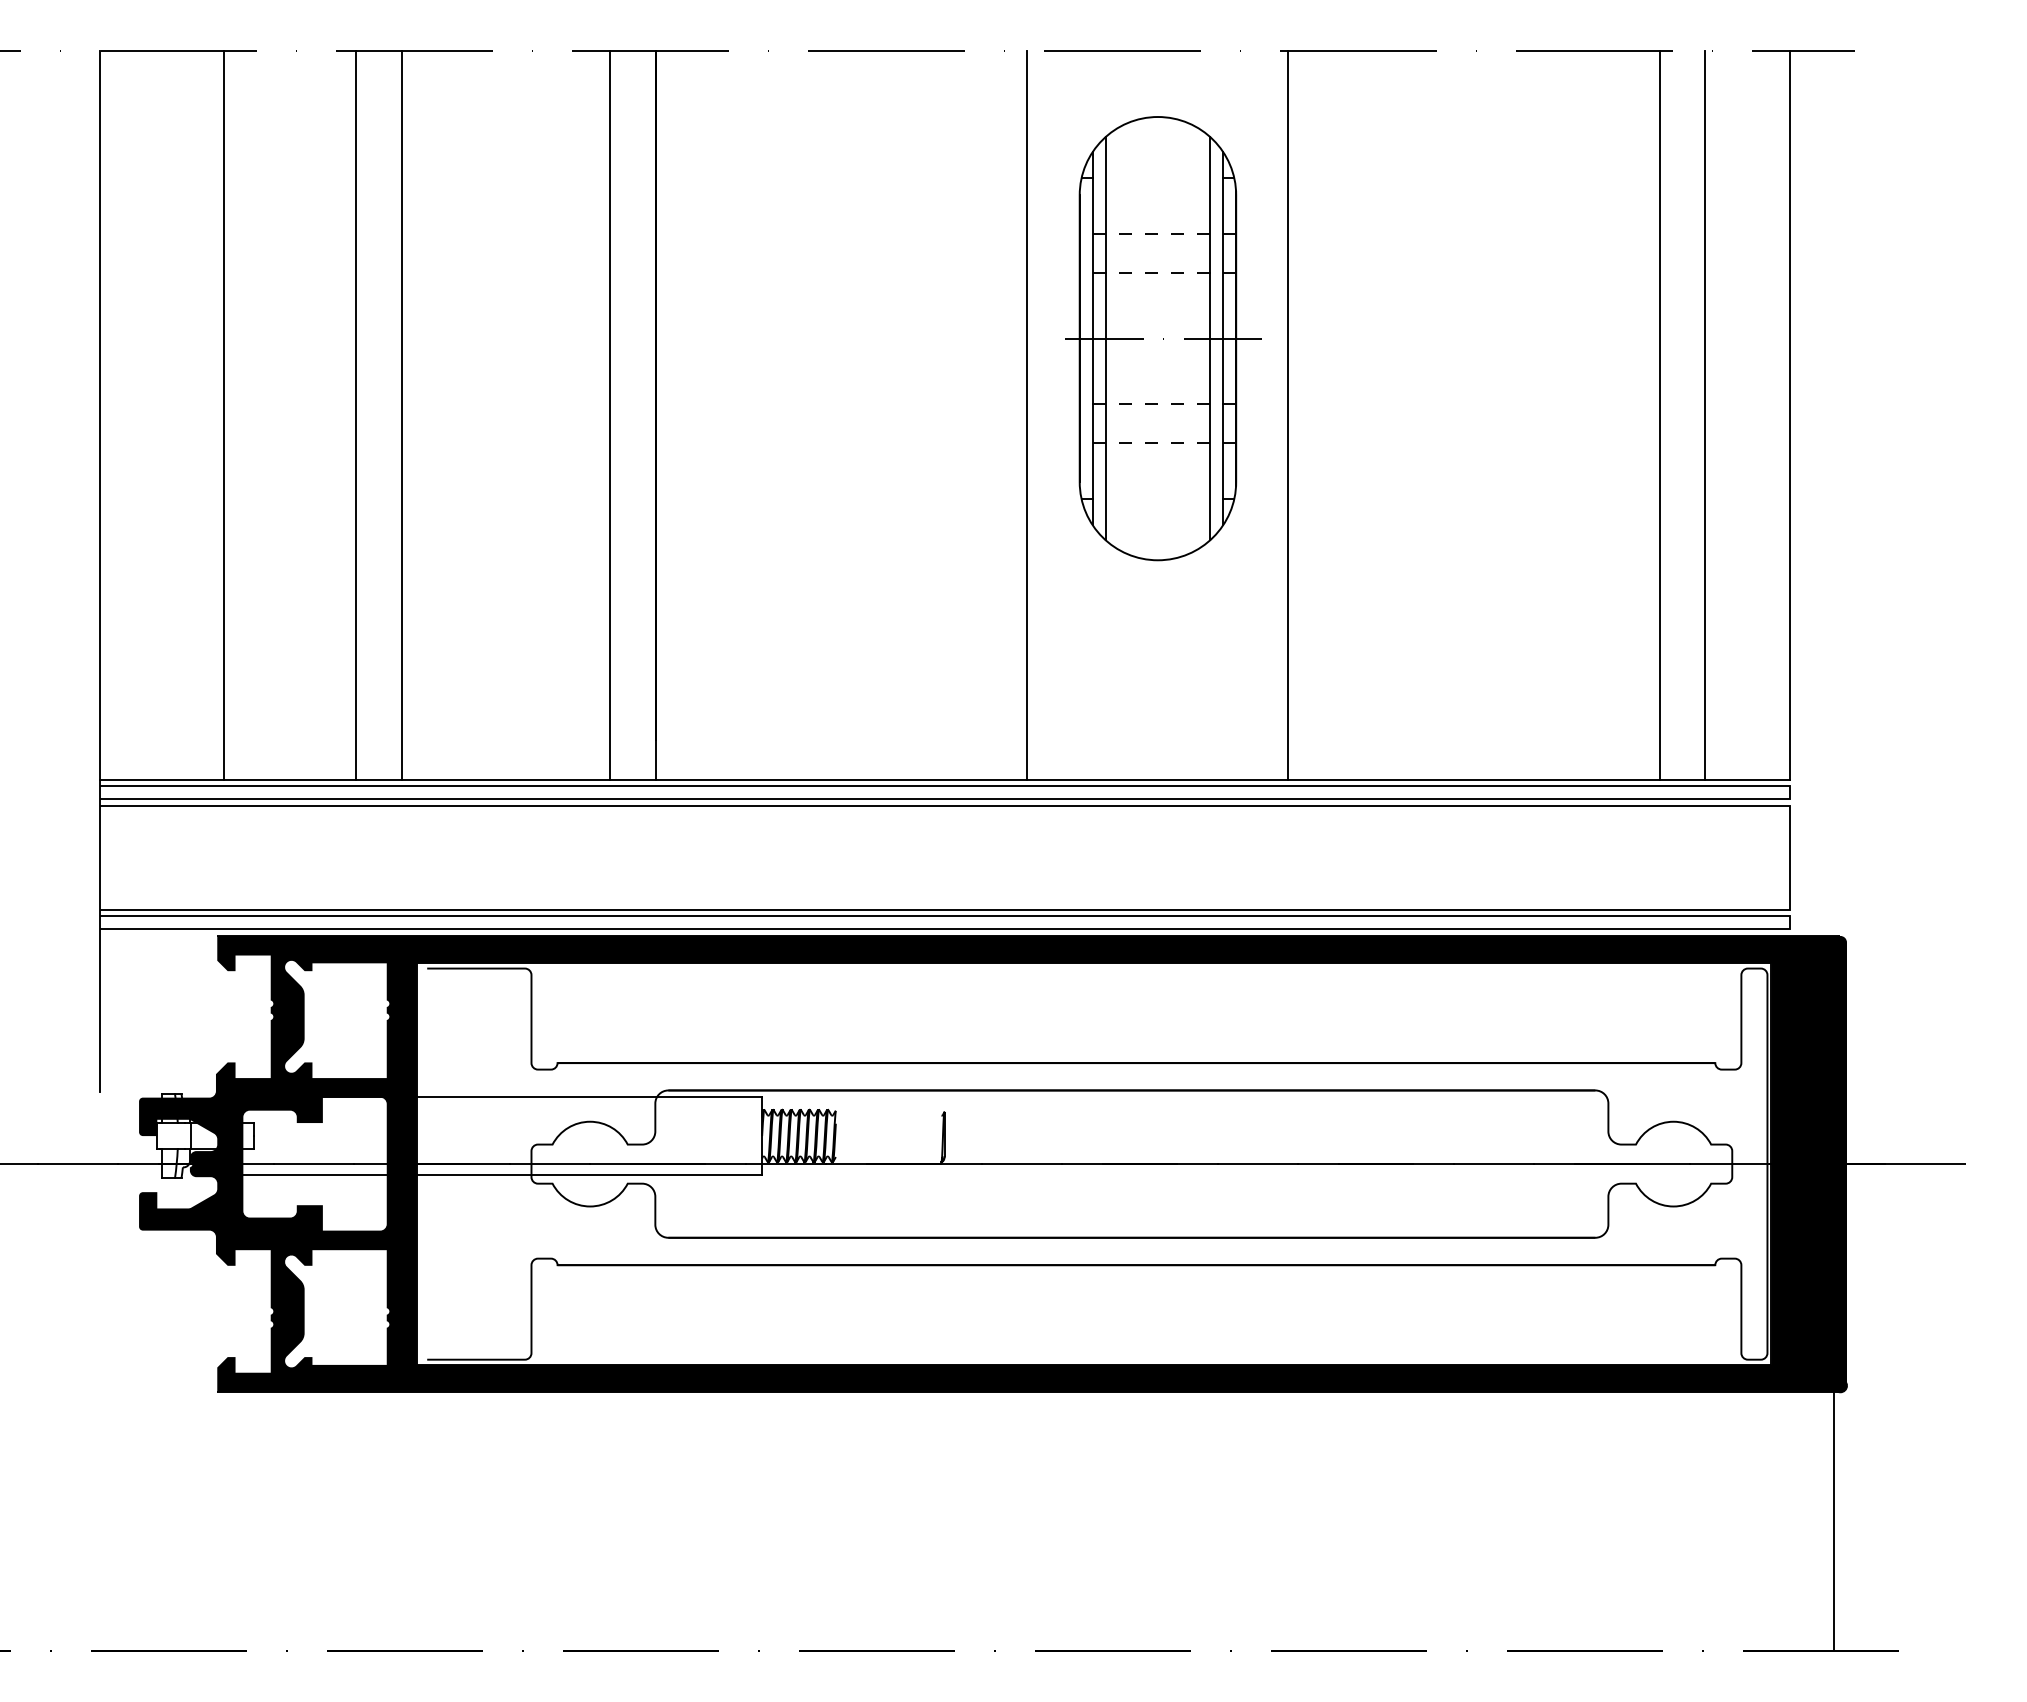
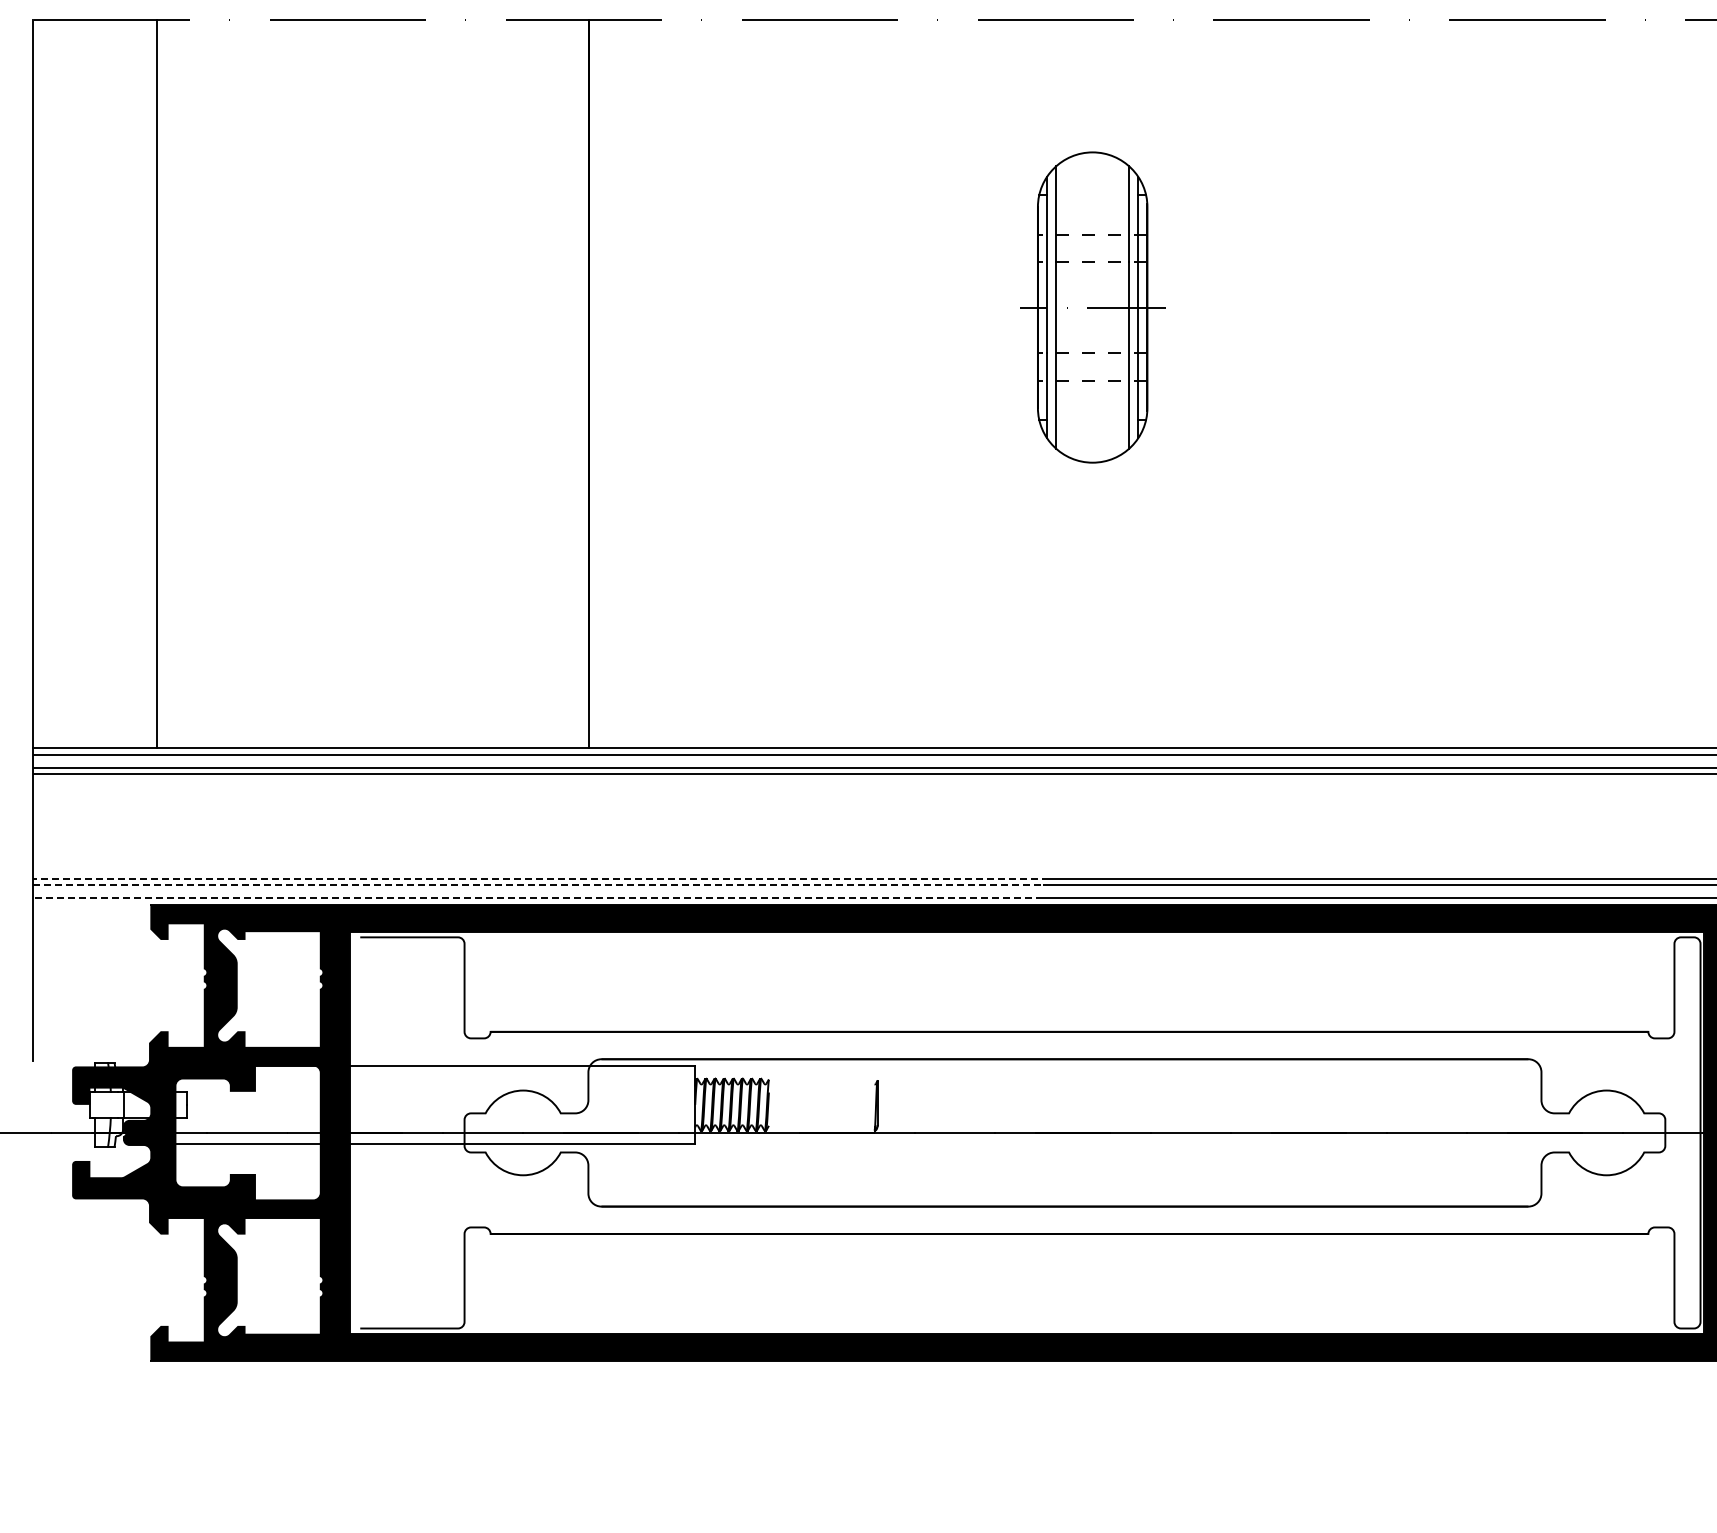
part: (1163, 338) -> (1096, 307), size x0.7
line: (356, 414) -> (289, 383), removed
line: (401, 414) -> (334, 383), removed
line: (610, 414) -> (543, 383), removed
line: (1027, 414) -> (960, 383), removed
line: (1288, 414) -> (1221, 383), removed
line: (1660, 414) -> (1593, 383), removed
line: (1705, 414) -> (1638, 383), removed
line: (607, 909) -> (540, 878), solid -> dashed
line: (605, 916) -> (538, 885), solid -> dashed
line: (604, 929) -> (537, 898), solid -> dashed

